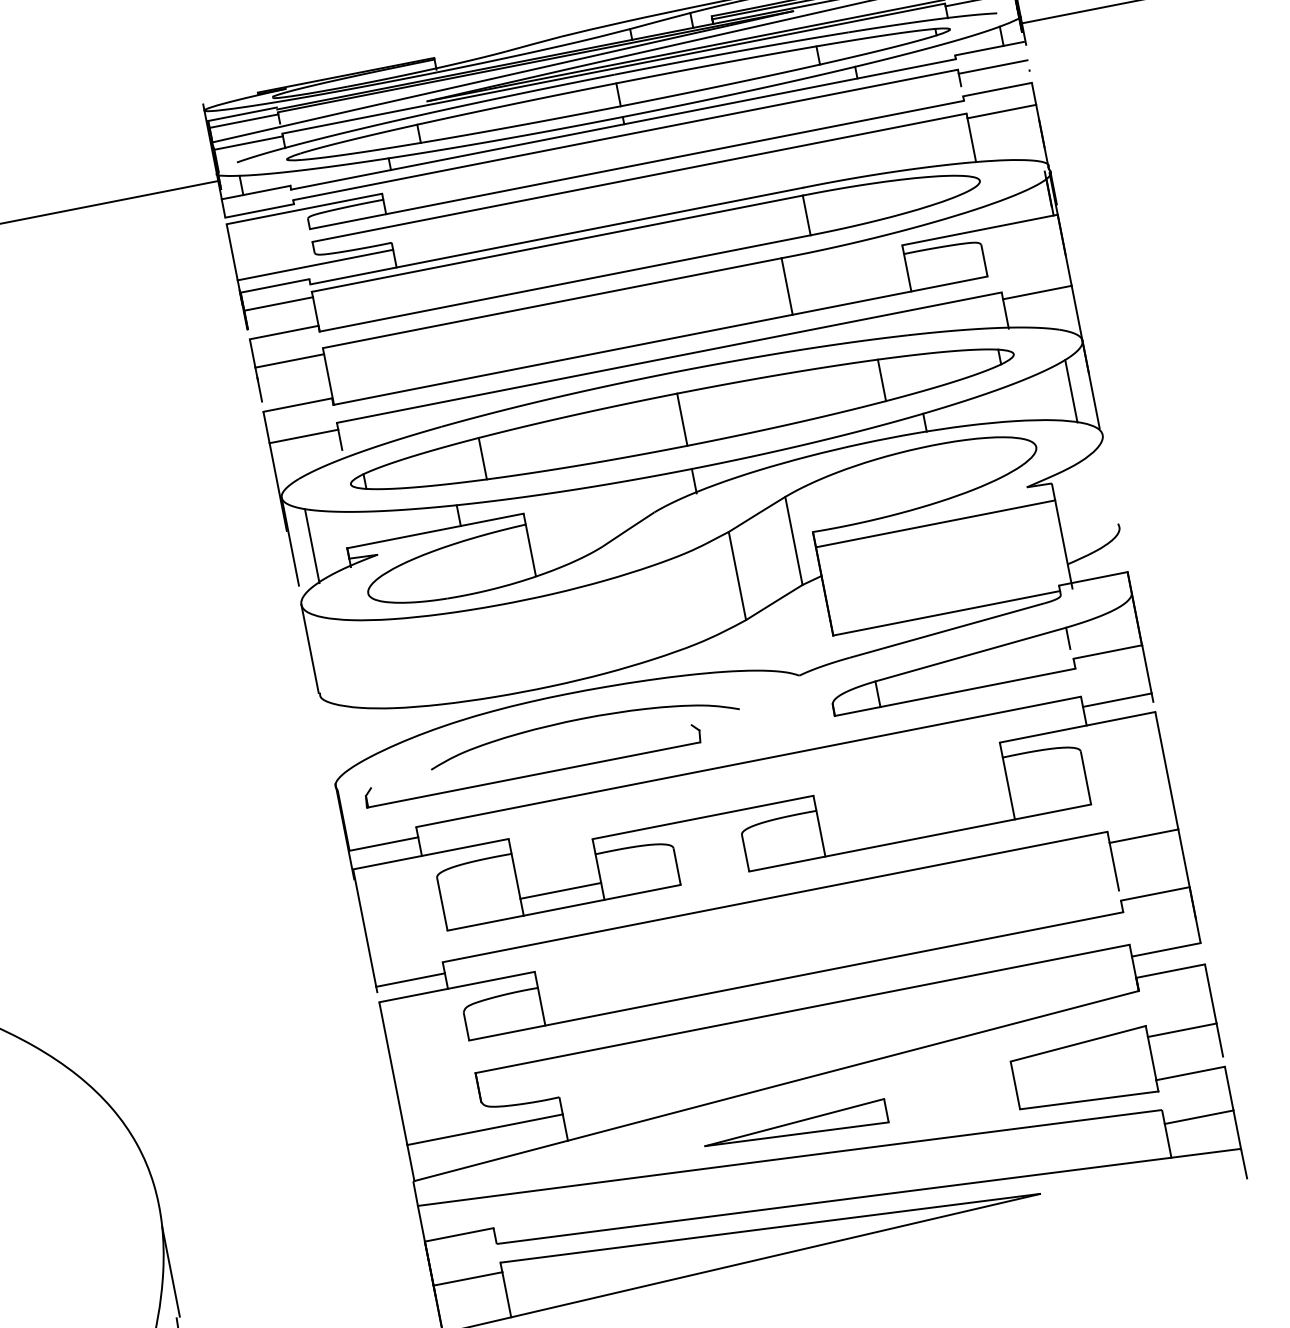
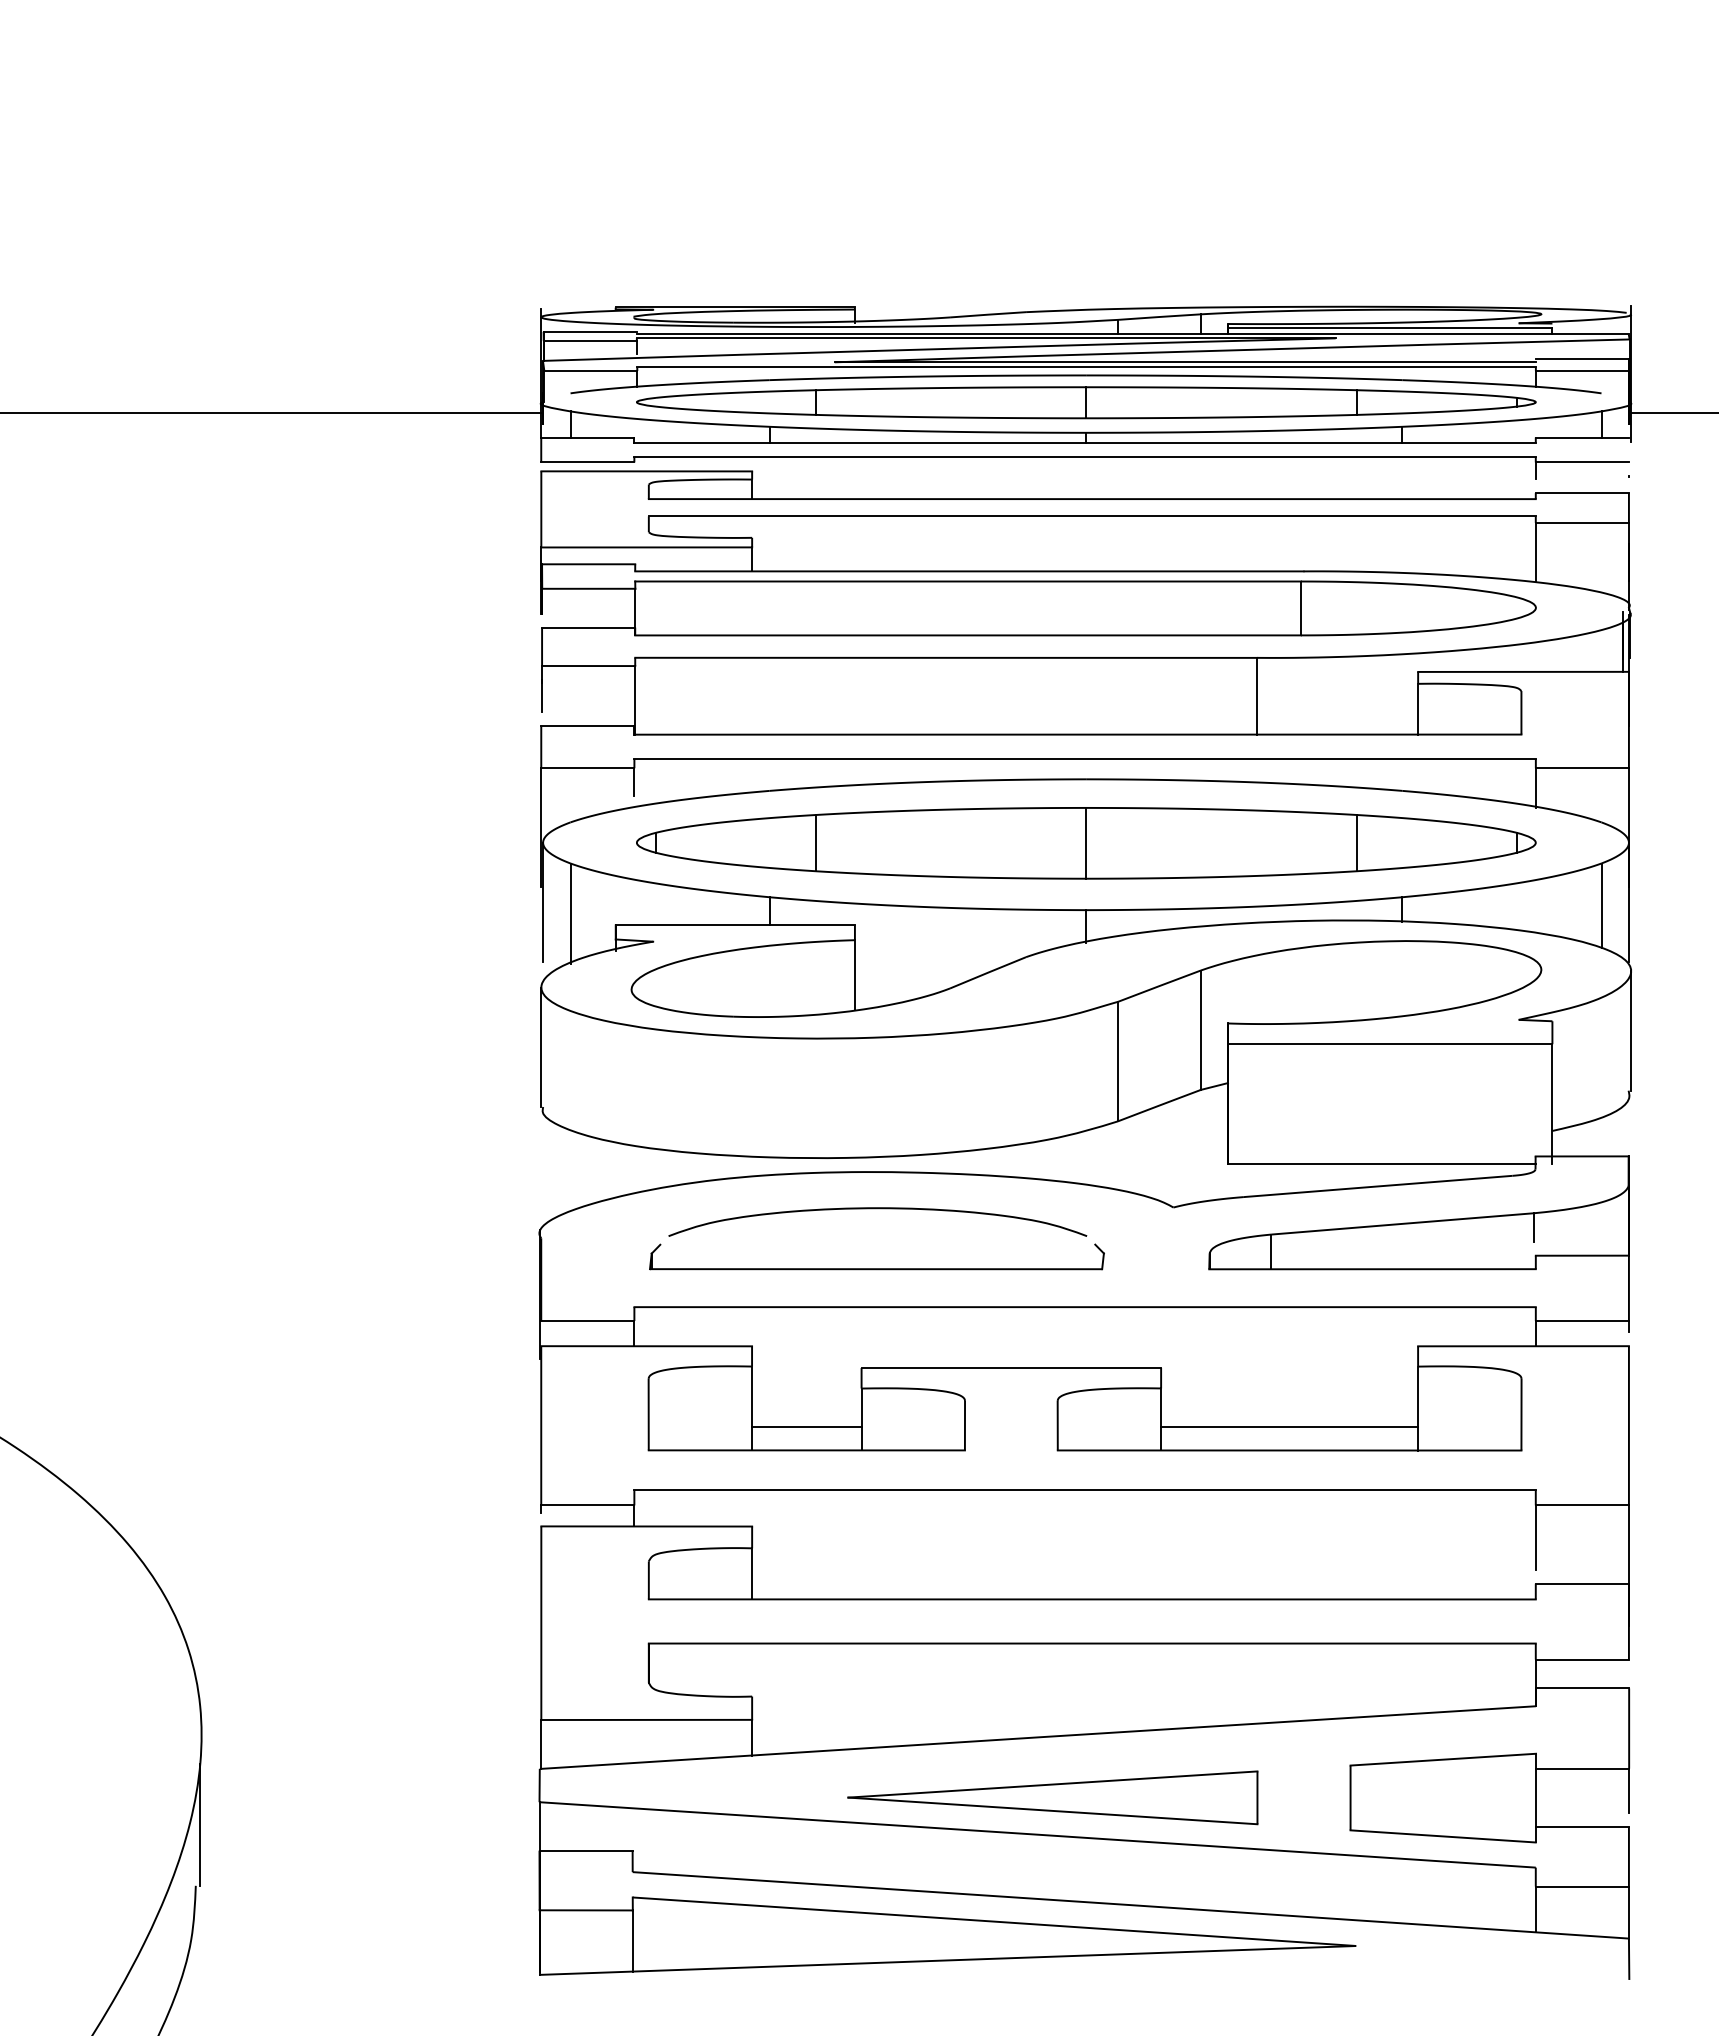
line: (1111, 478) -> (1631, 1030), added
part: (533, 774) -> (876, 1268), moved
line: (916, 821) -> (1289, 1427), added
part: (795, 1128) -> (1052, 1797), size x1.67

